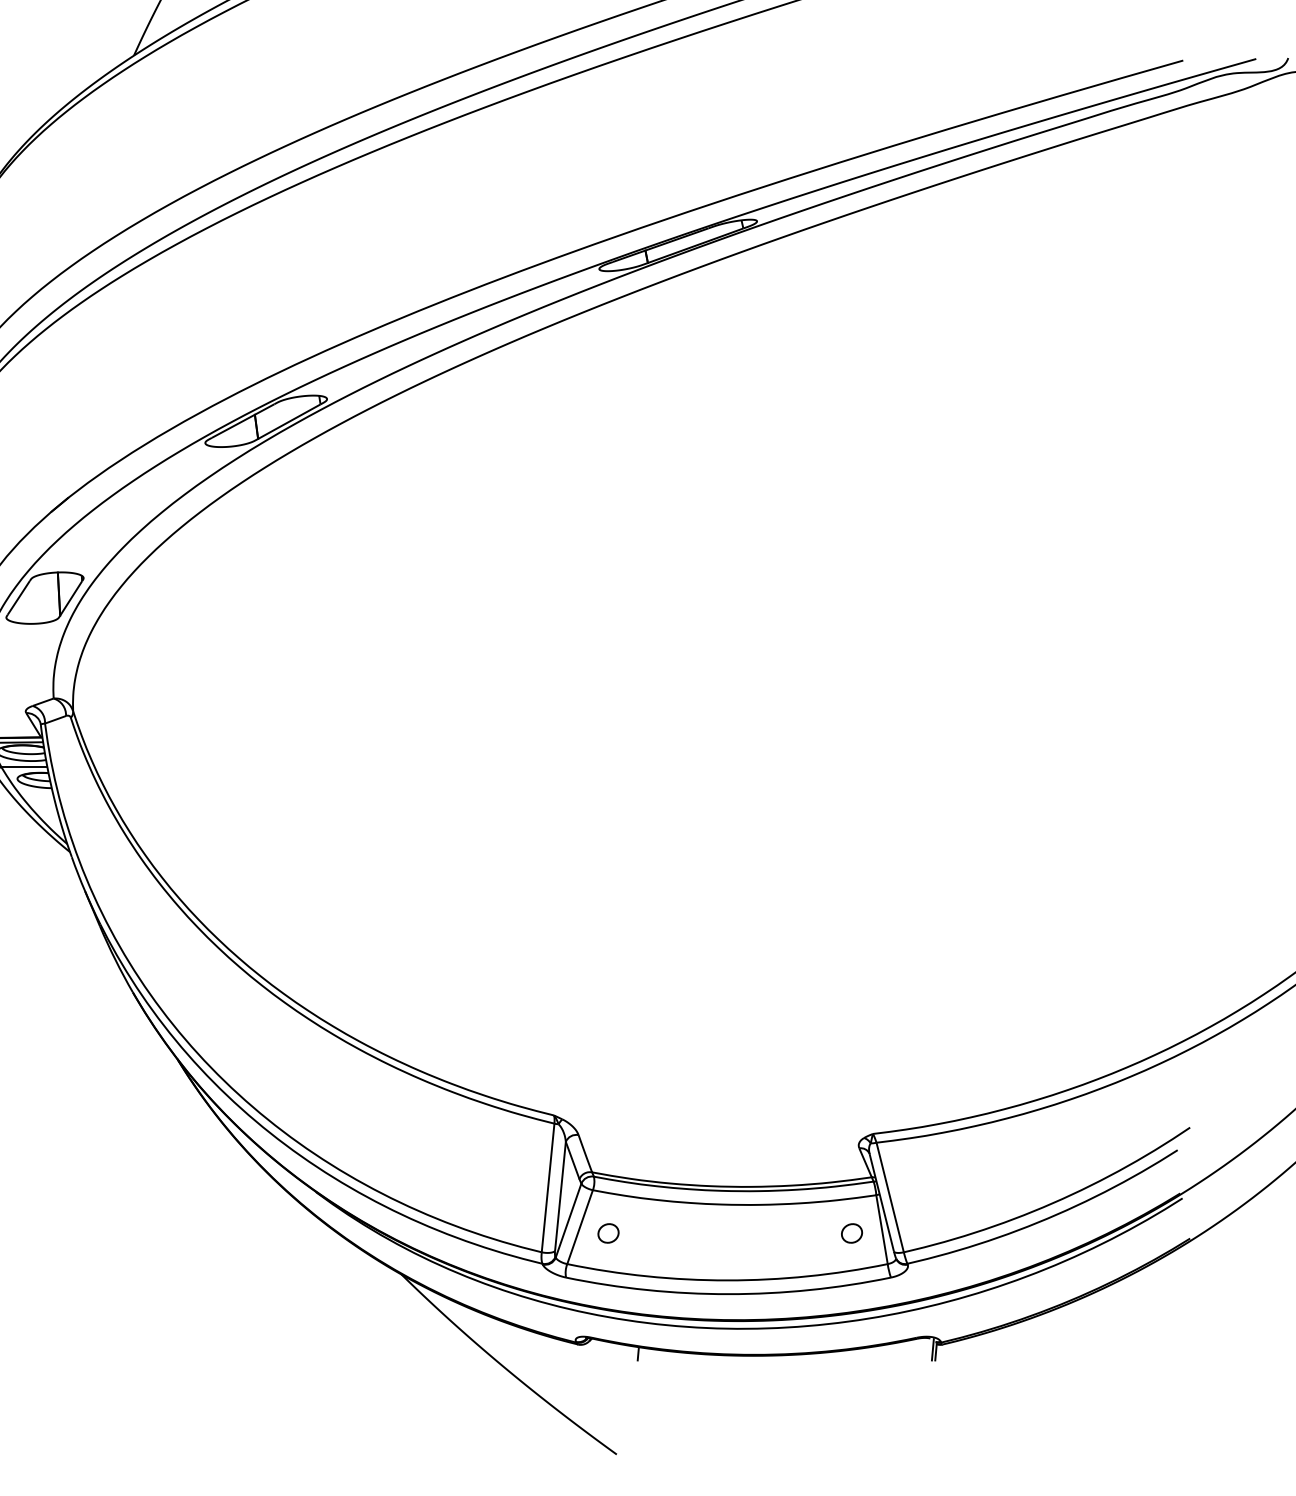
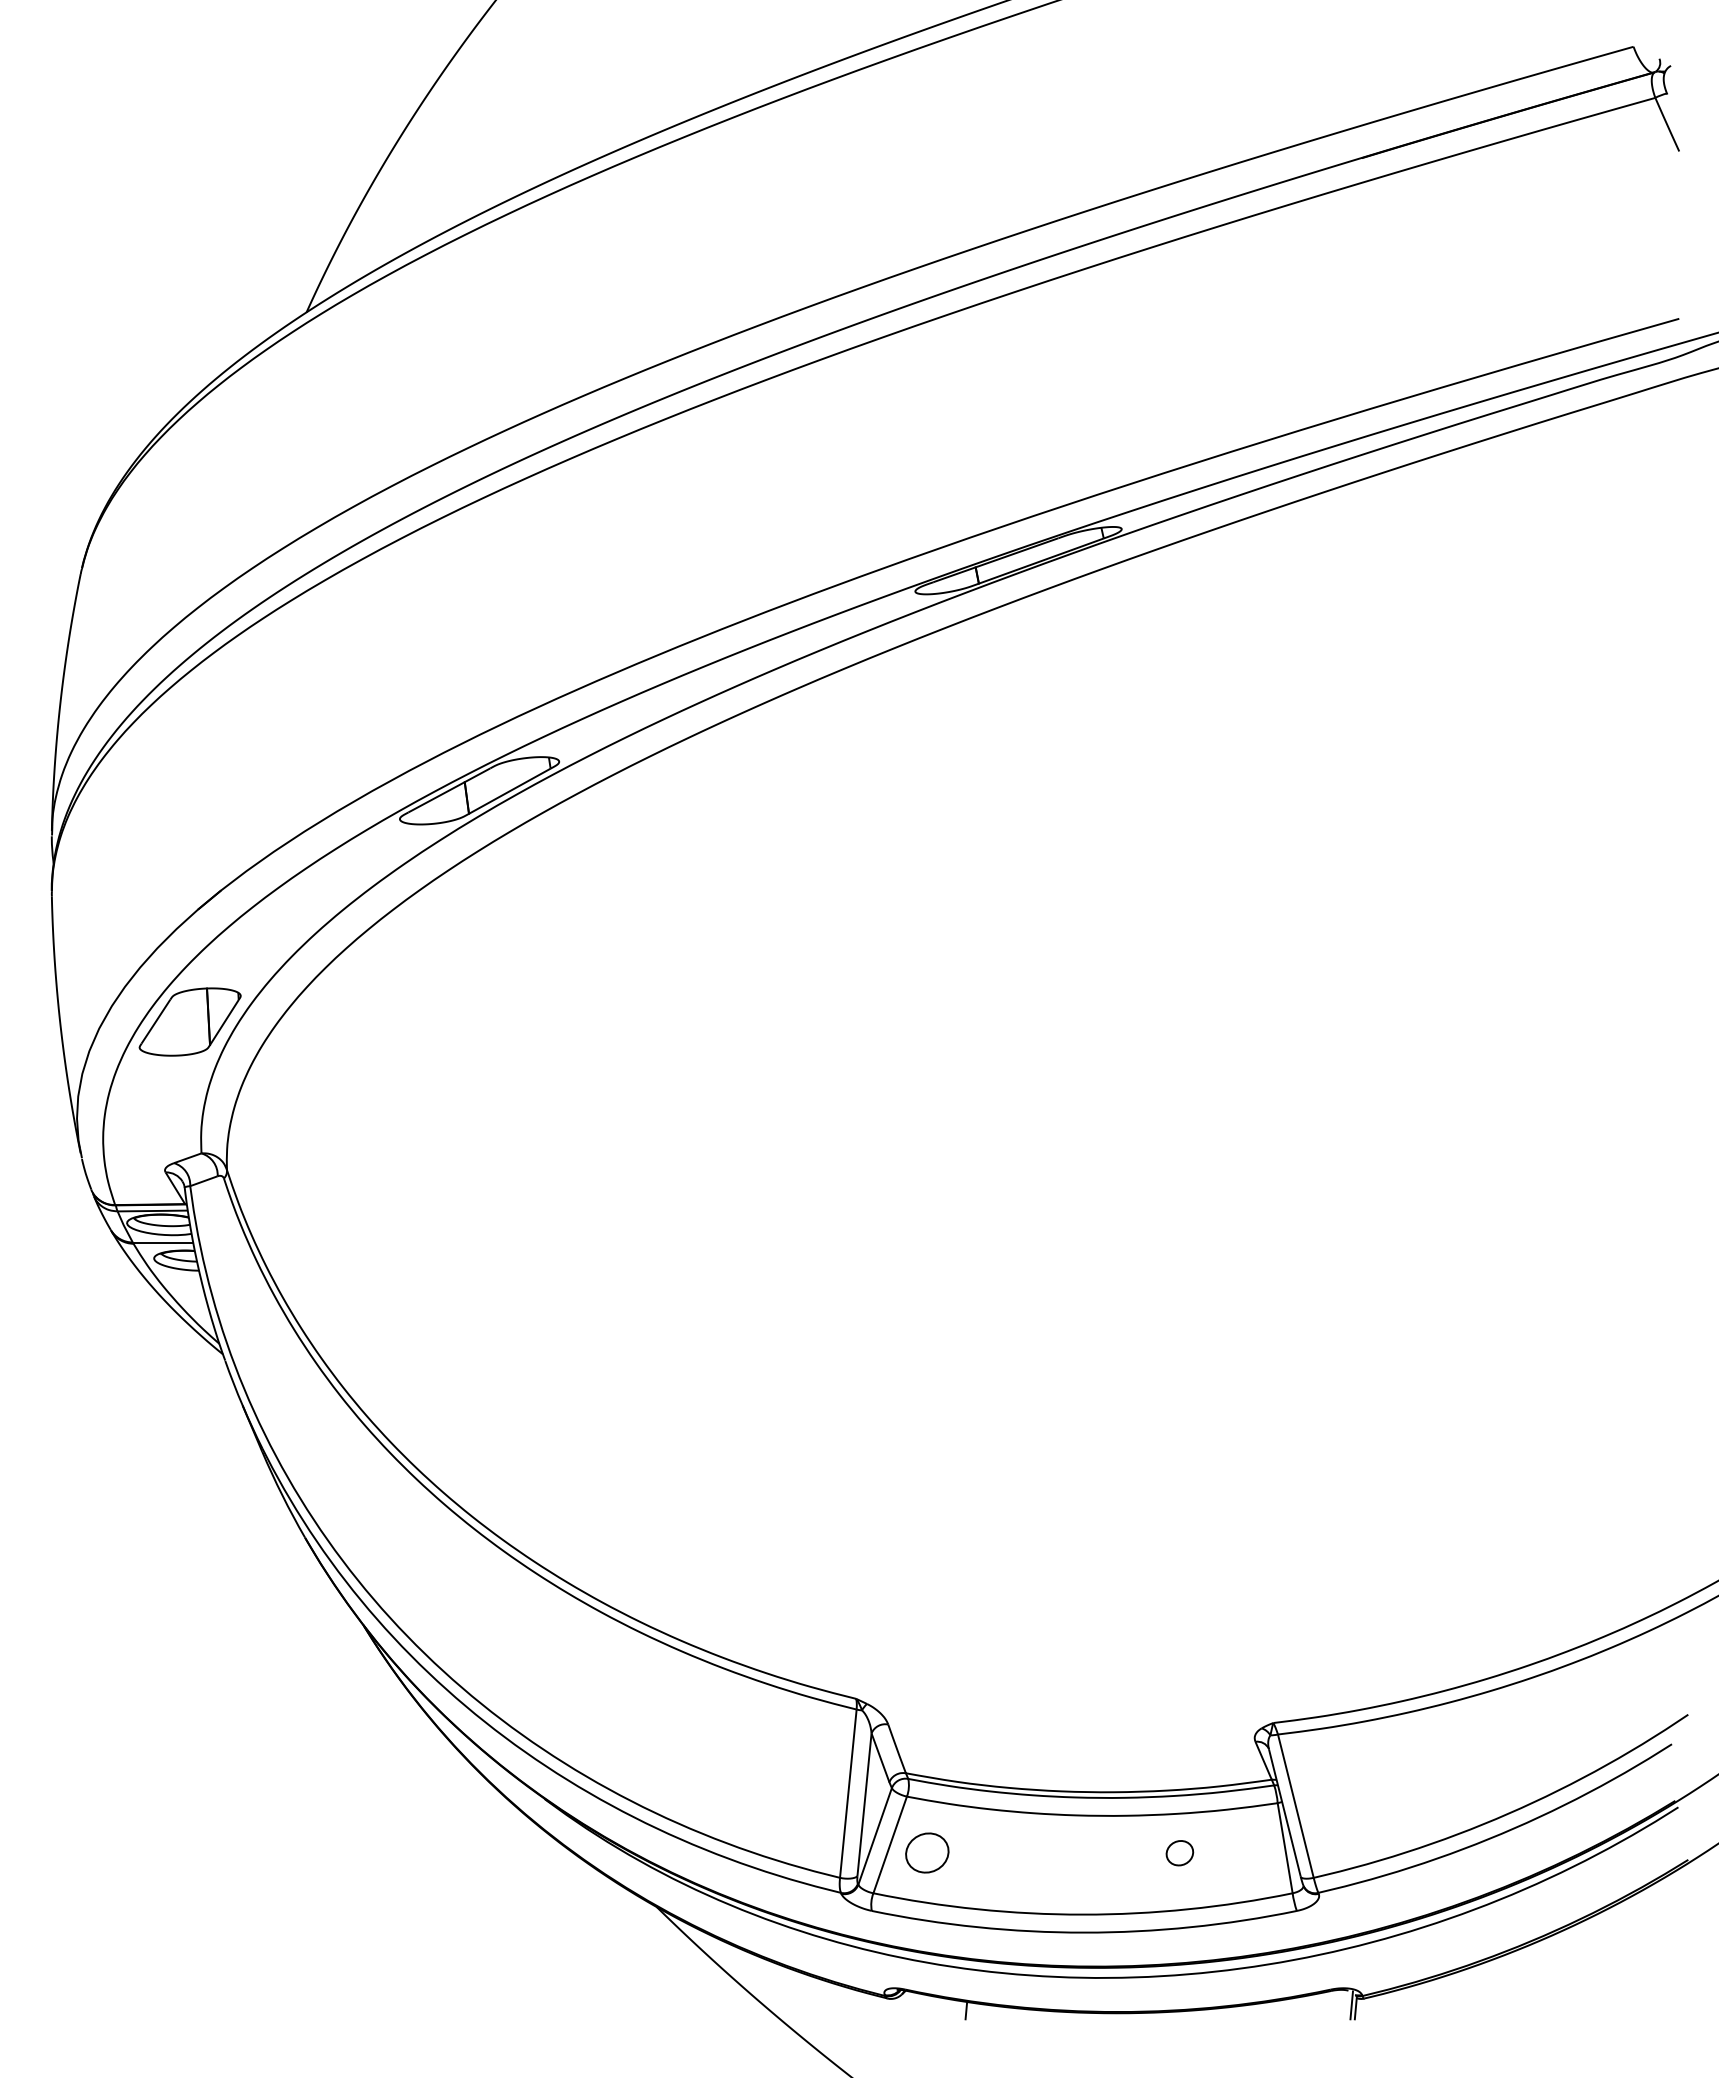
part: (608, 1233) -> (927, 1853), size x1.6
part: (851, 1233) -> (1179, 1853), moved

